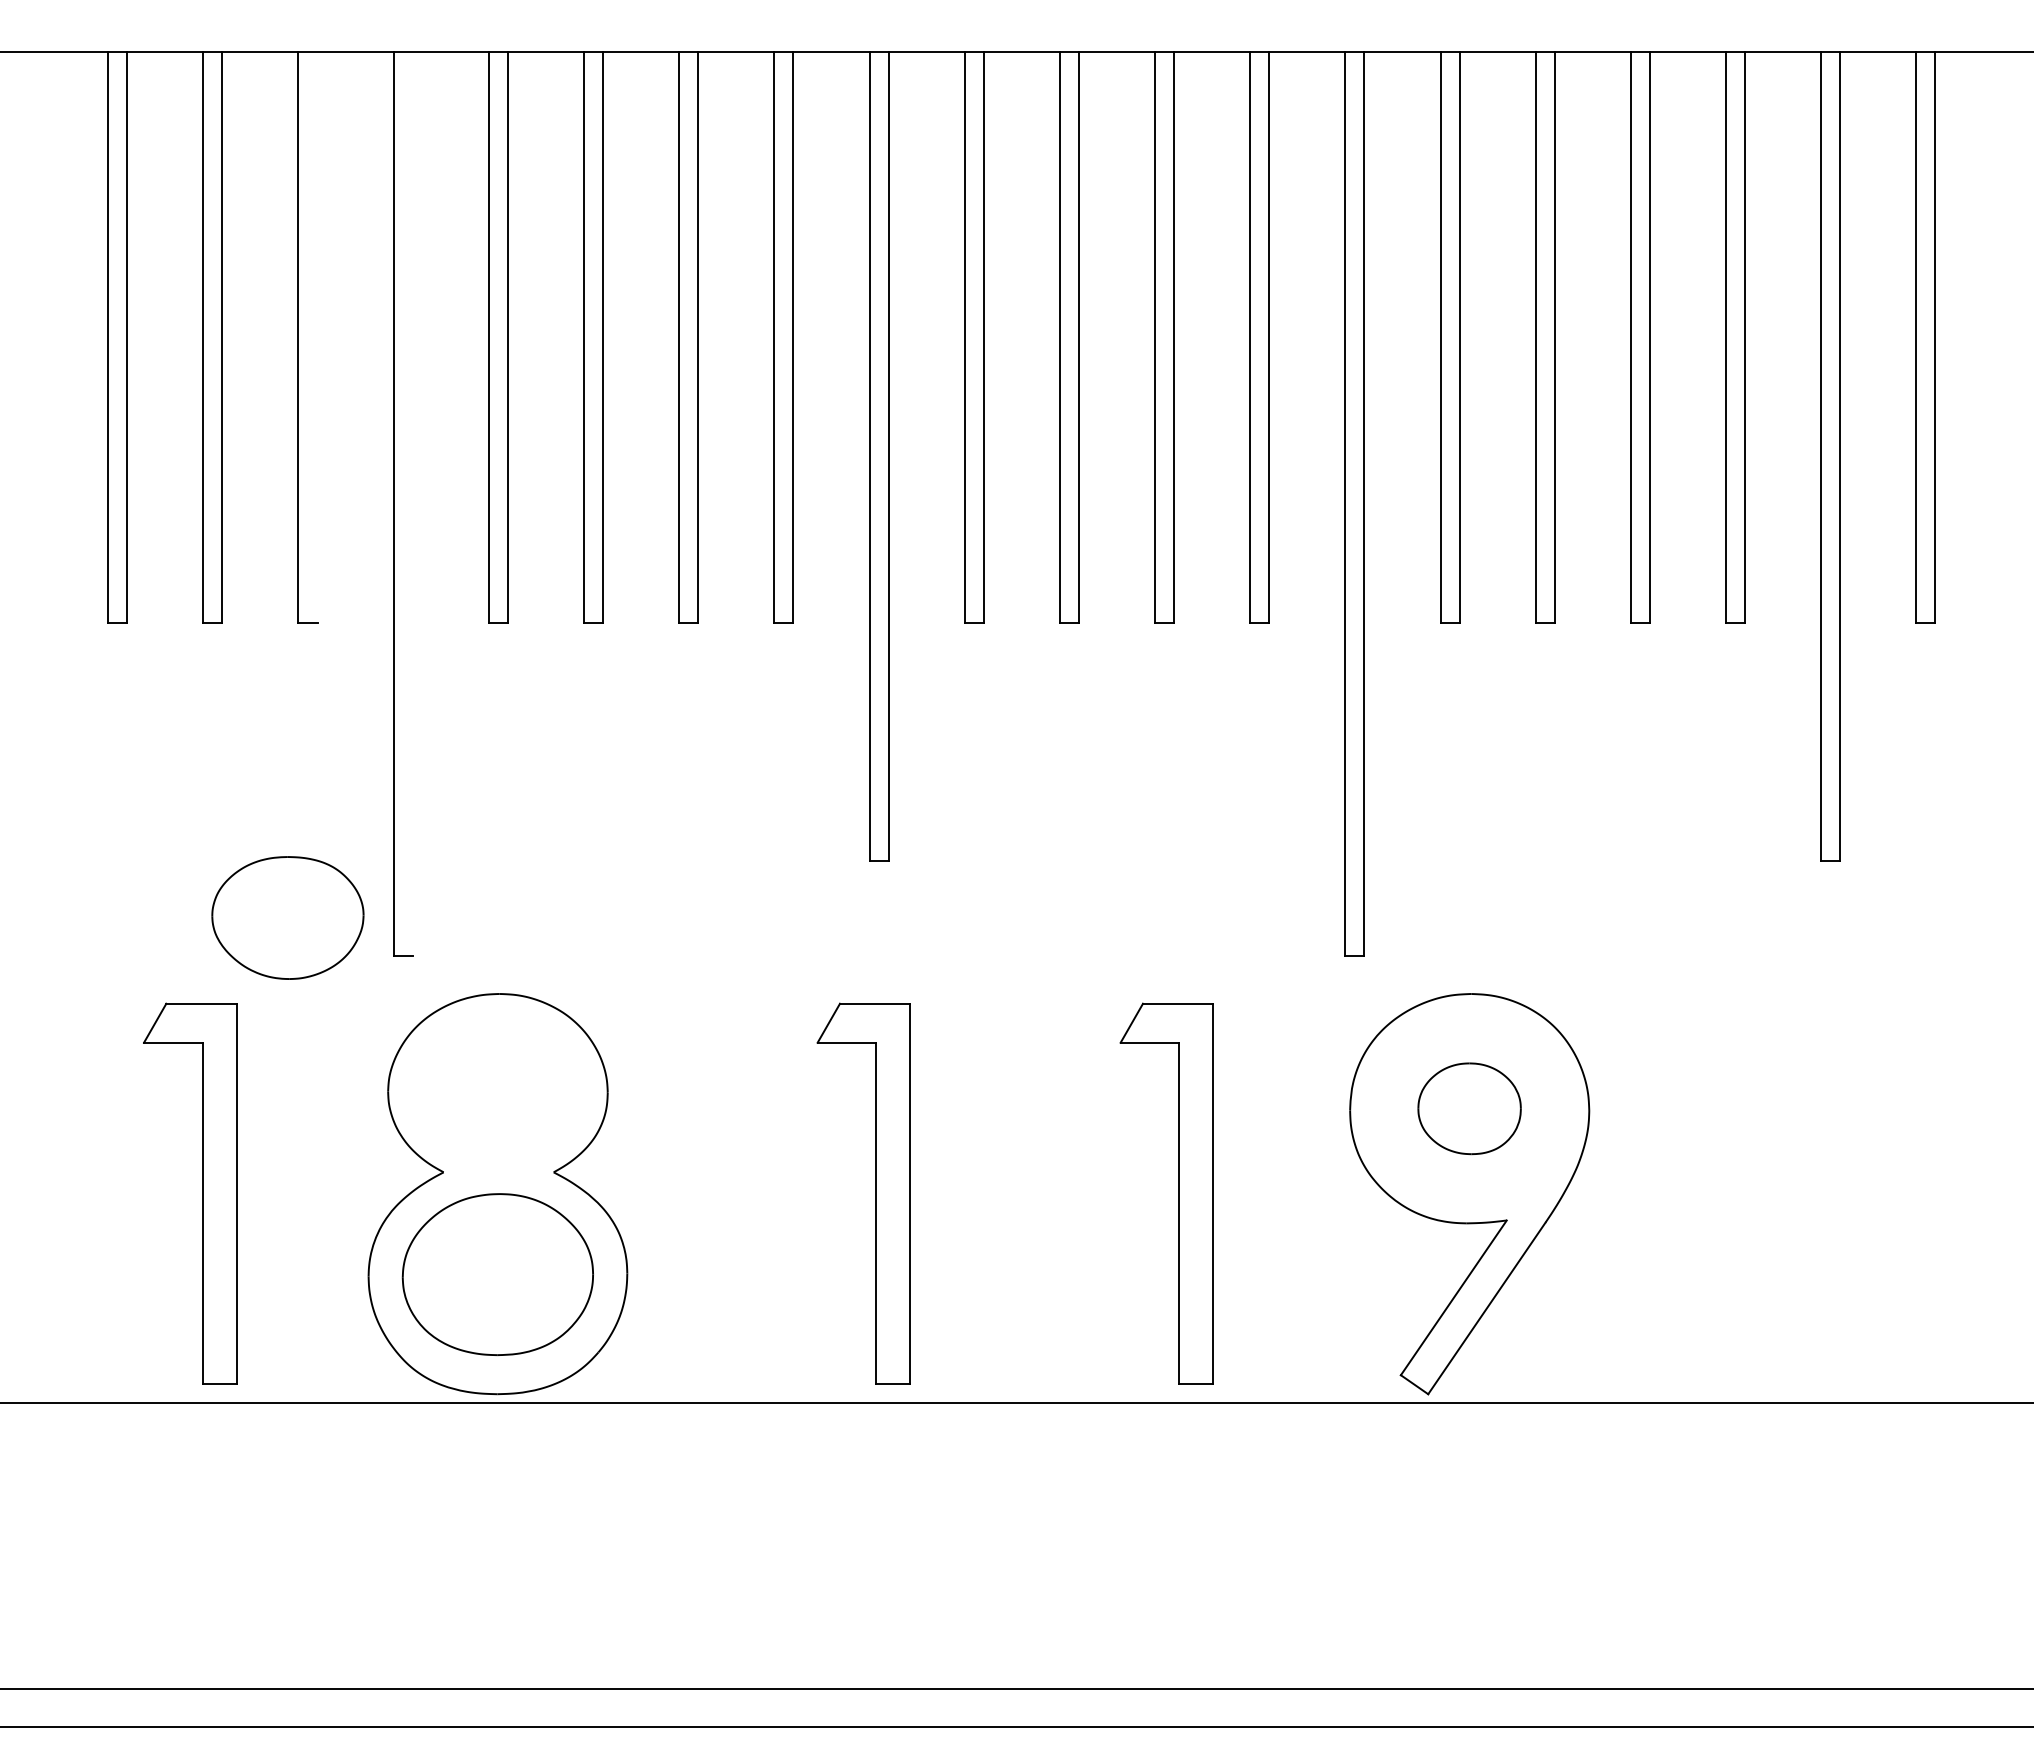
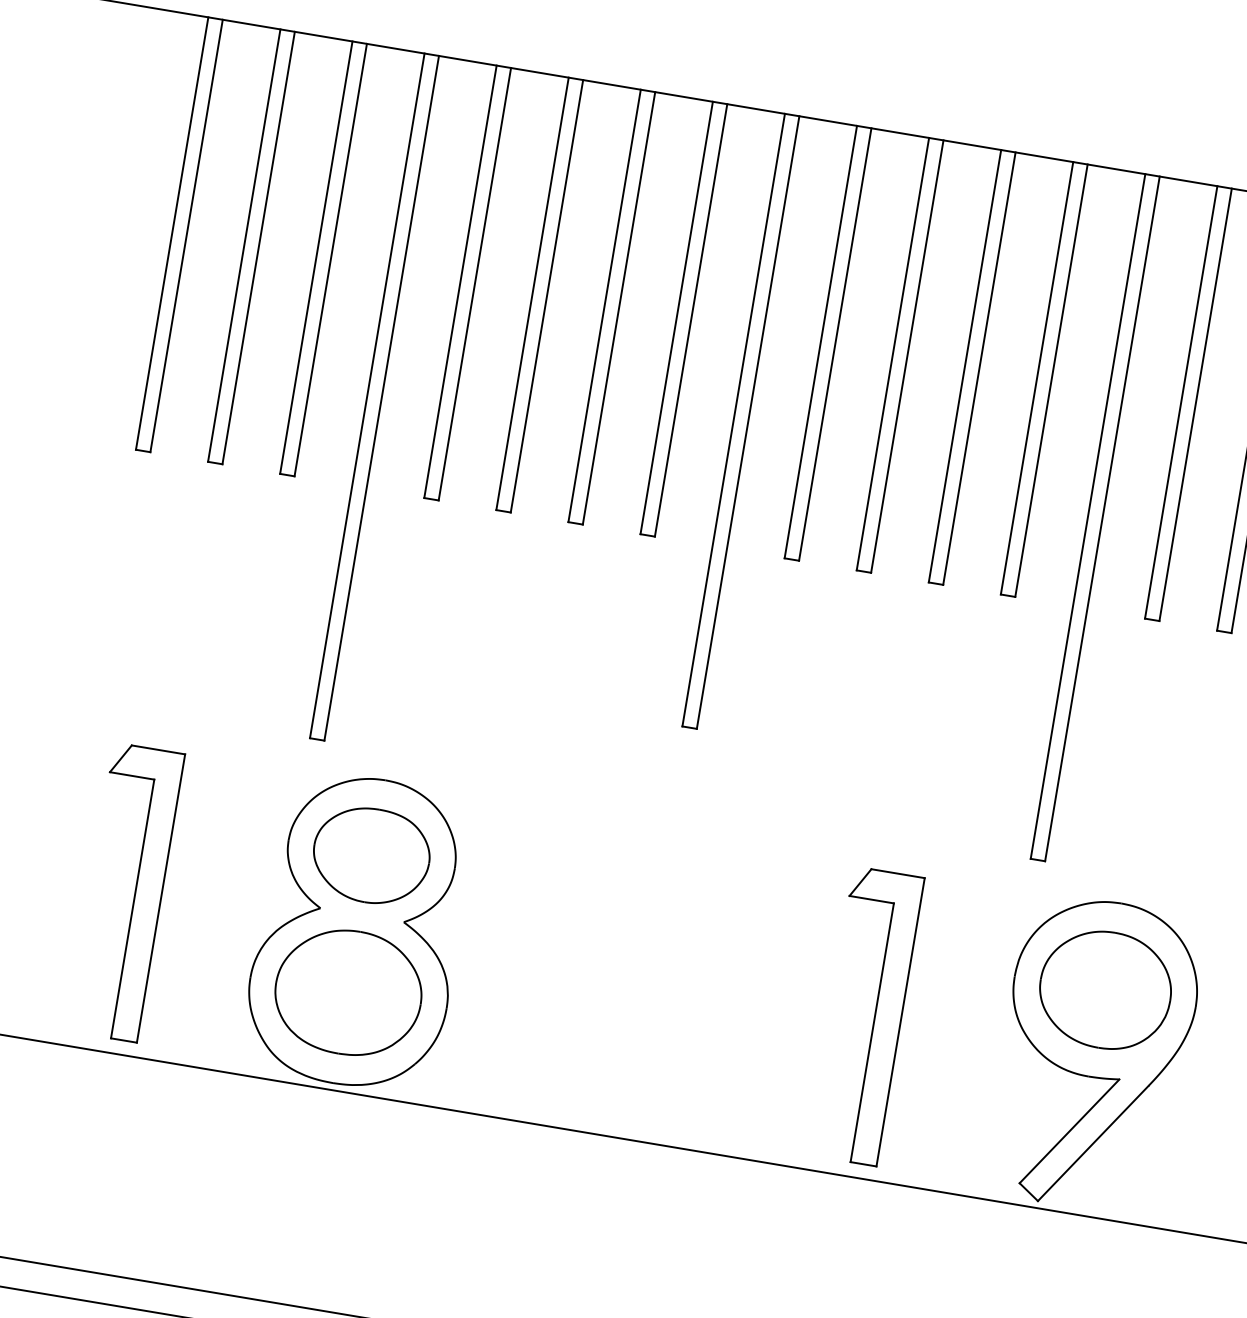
line: (317, 337) -> (330, 260), added
line: (412, 504) -> (381, 398), added
part: (287, 917) -> (371, 855), moved
part: (1469, 1108) -> (1105, 989), size x1.67
part: (875, 1193) -> (644, 979), removed

